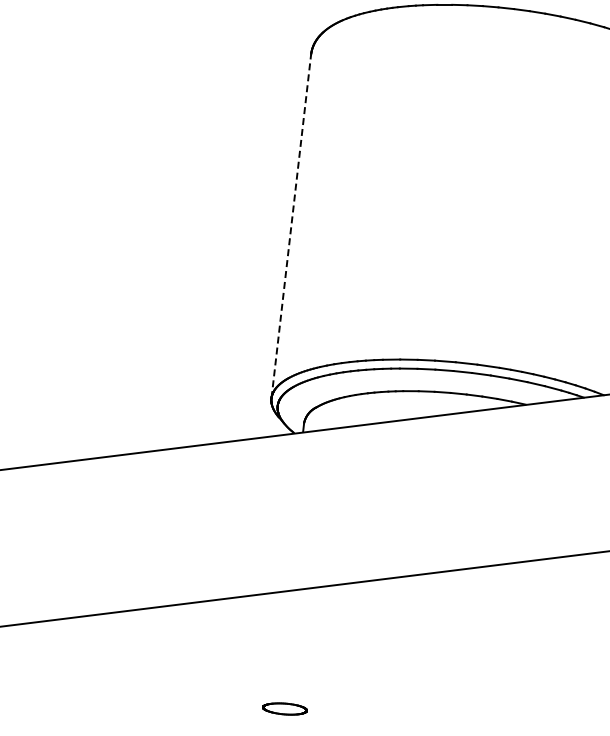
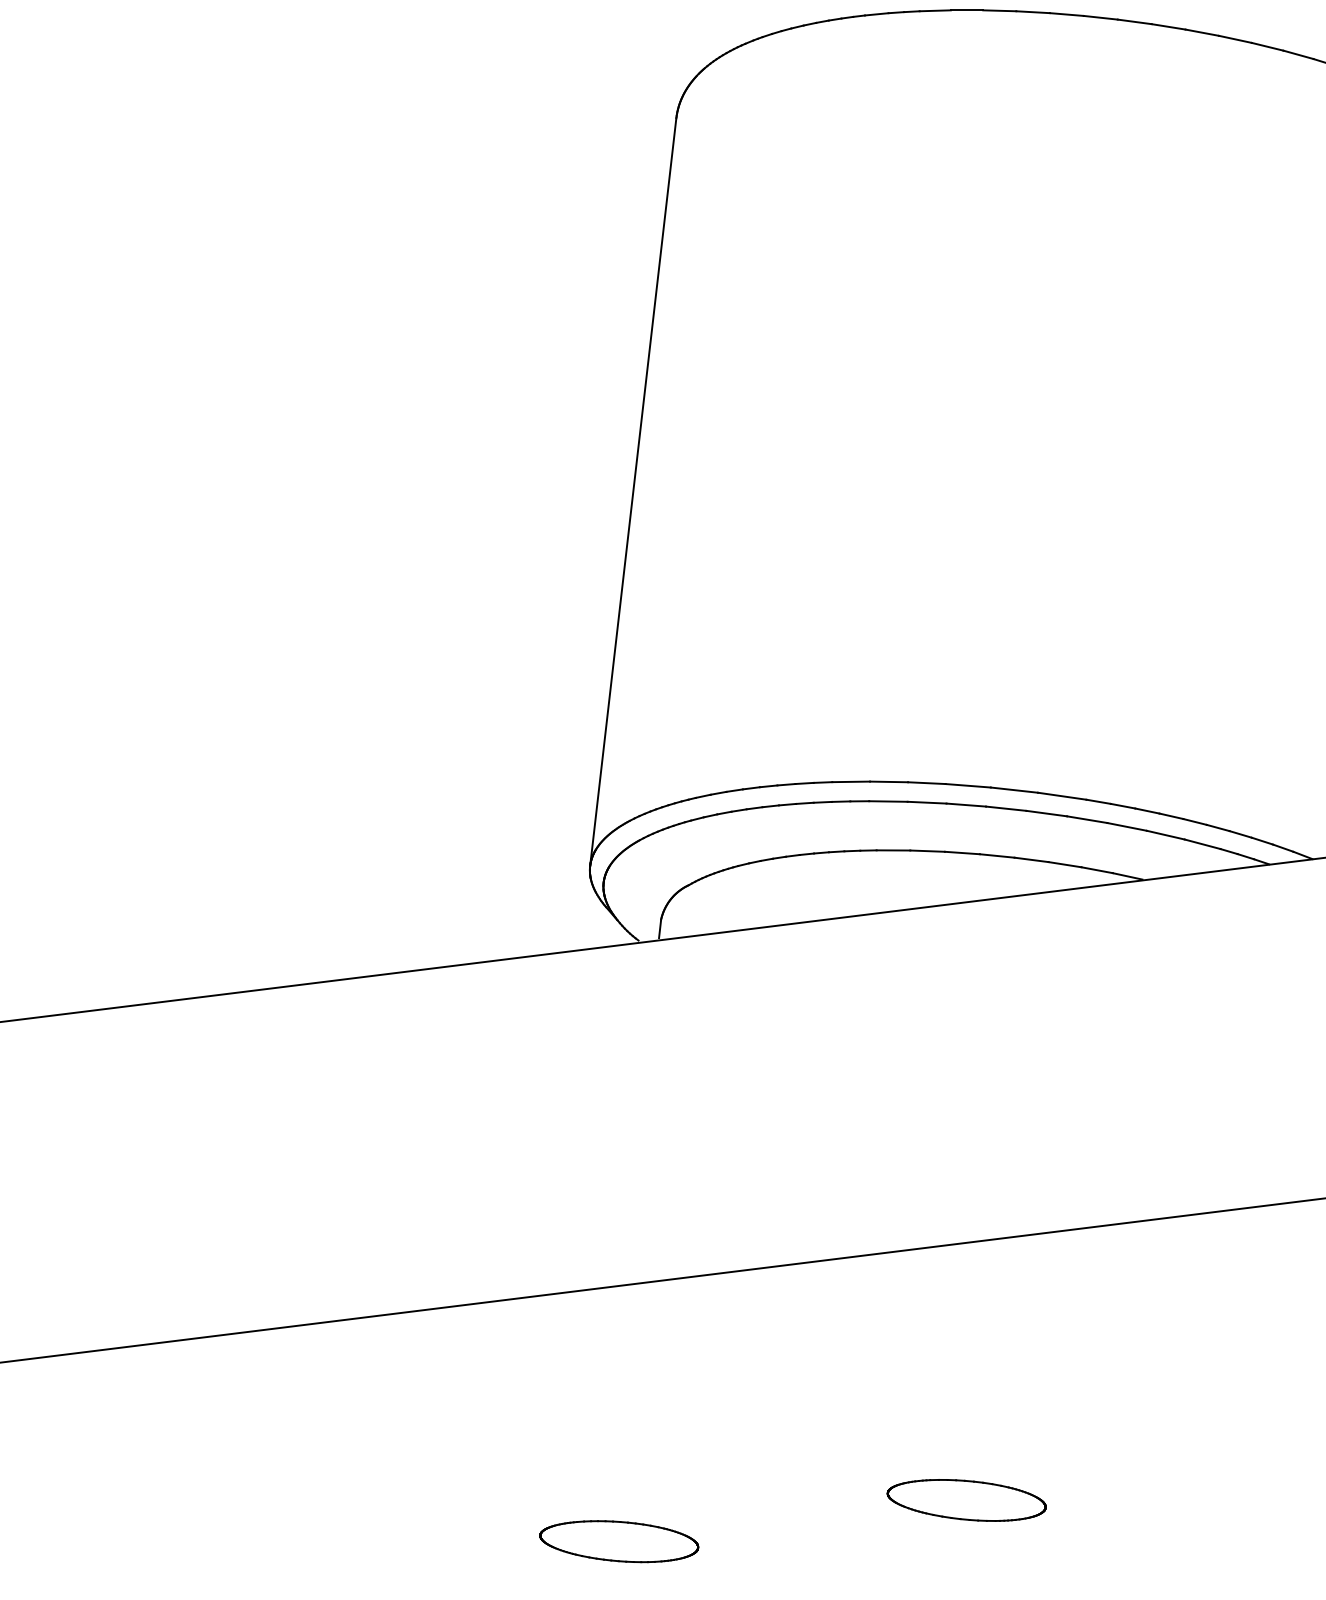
line: (291, 225) -> (633, 490), dashed -> solid
part: (444, 689) -> (966, 1499), added
part: (284, 708) -> (618, 1540), size x1.67

